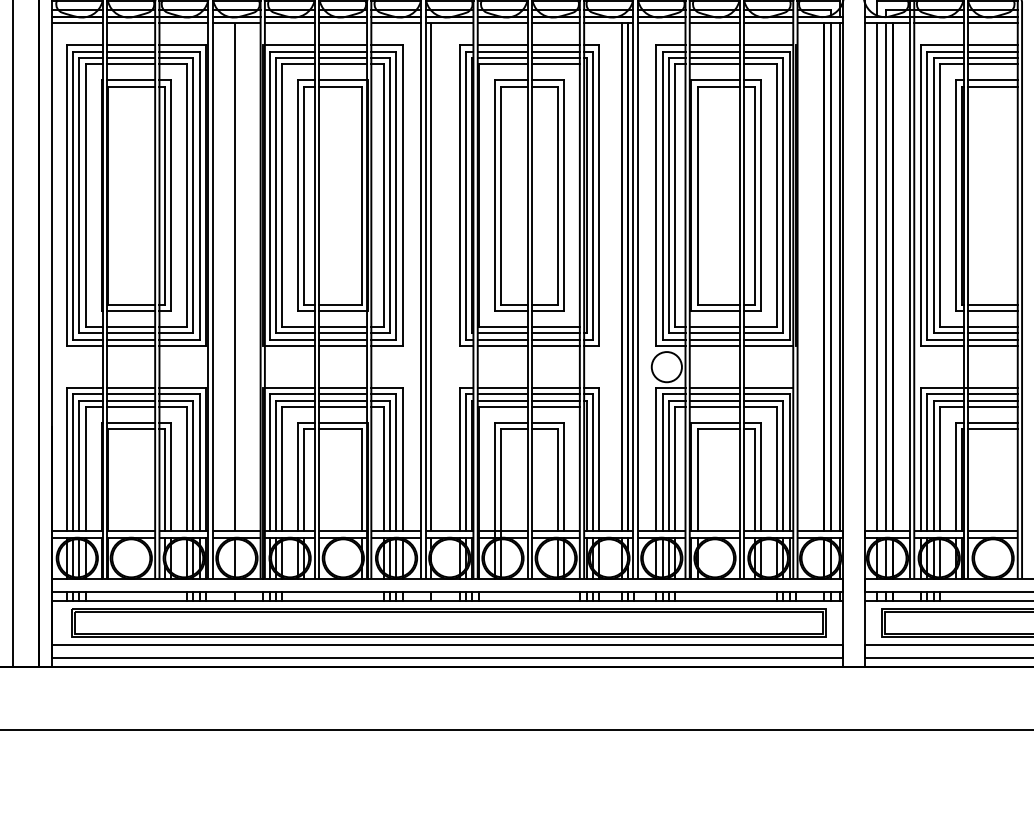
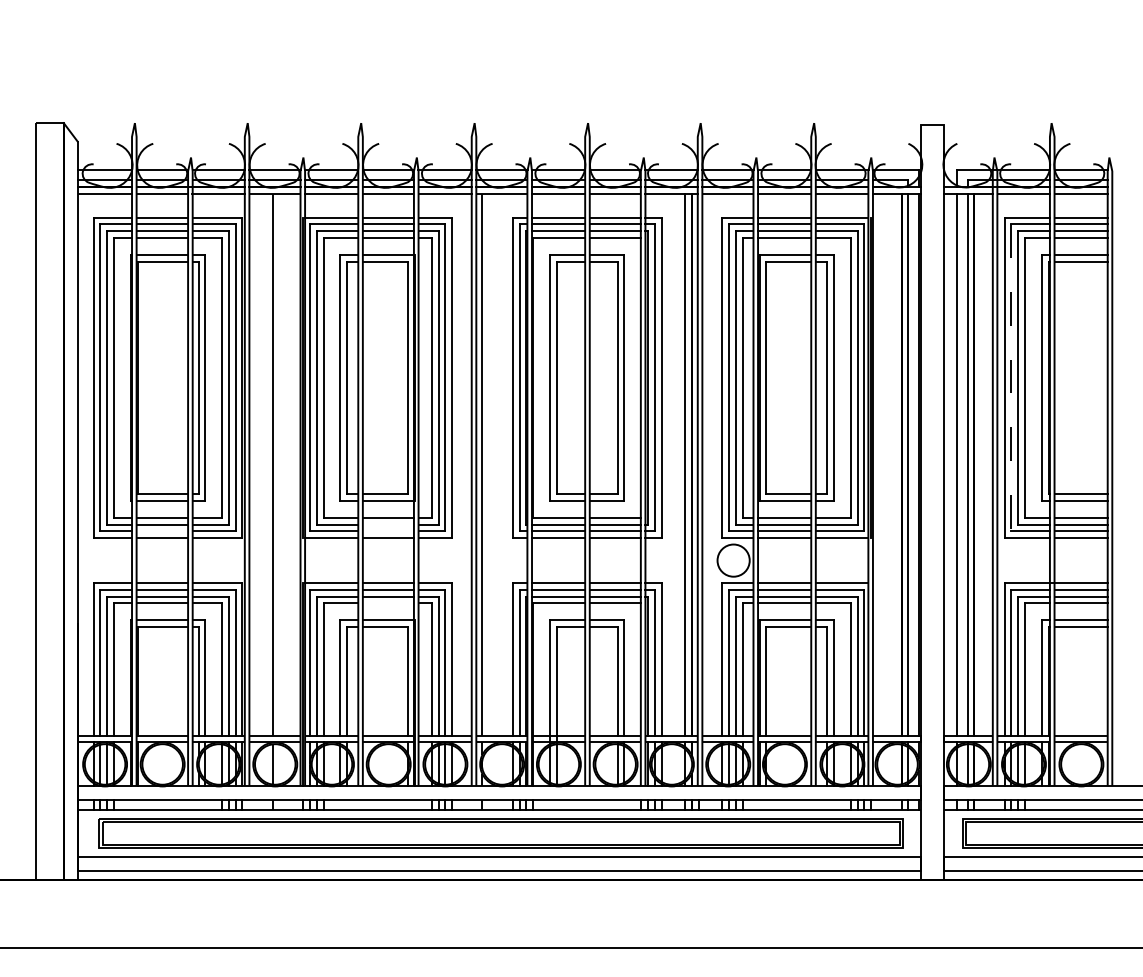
line: (927, 195) -> (1011, 377), solid -> dashed
line: (342, 333) -> (387, 524), removed
line: (131, 339) -> (162, 531), removed
line: (342, 339) -> (387, 531), removed
line: (342, 407) -> (387, 603), removed

